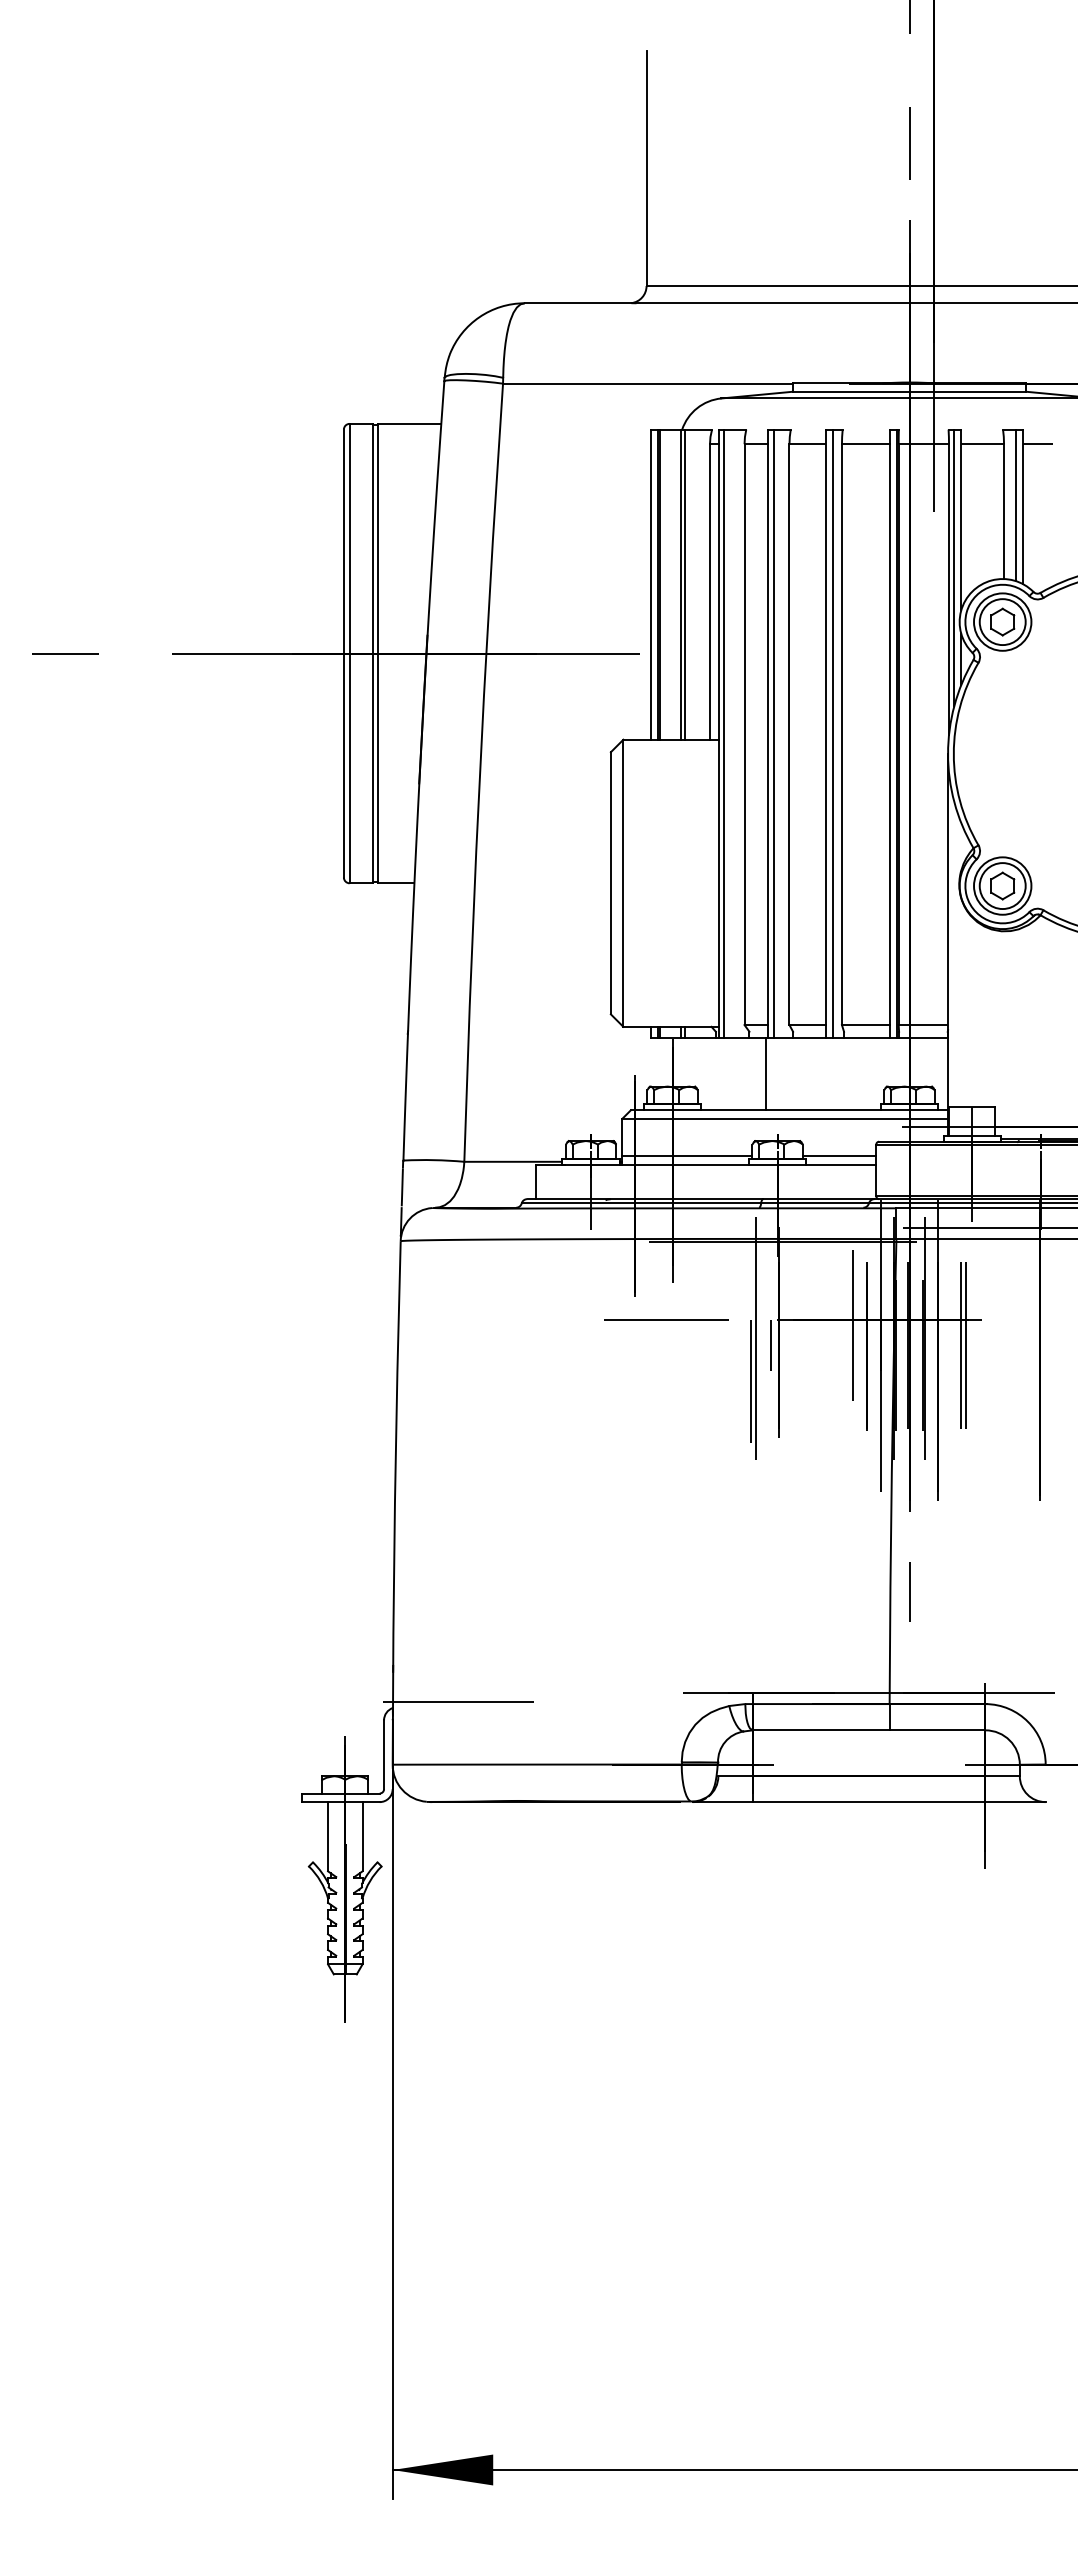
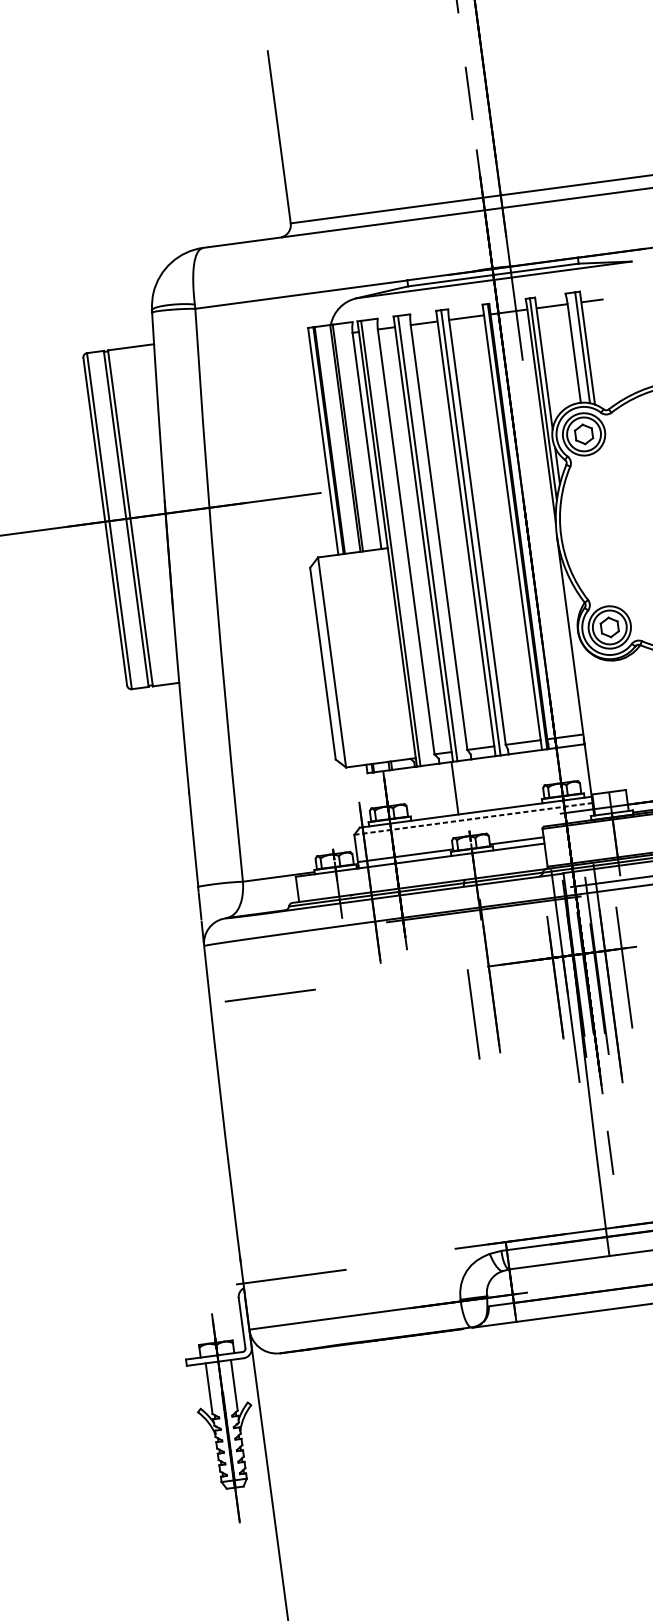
line: (785, 1118) -> (473, 818), solid -> dashed
line: (666, 1319) -> (270, 995), moved
line: (852, 1325) -> (542, 963), removed
line: (755, 1338) -> (473, 982), removed
line: (771, 1345) -> (485, 986), removed
line: (966, 1345) -> (628, 967), removed

